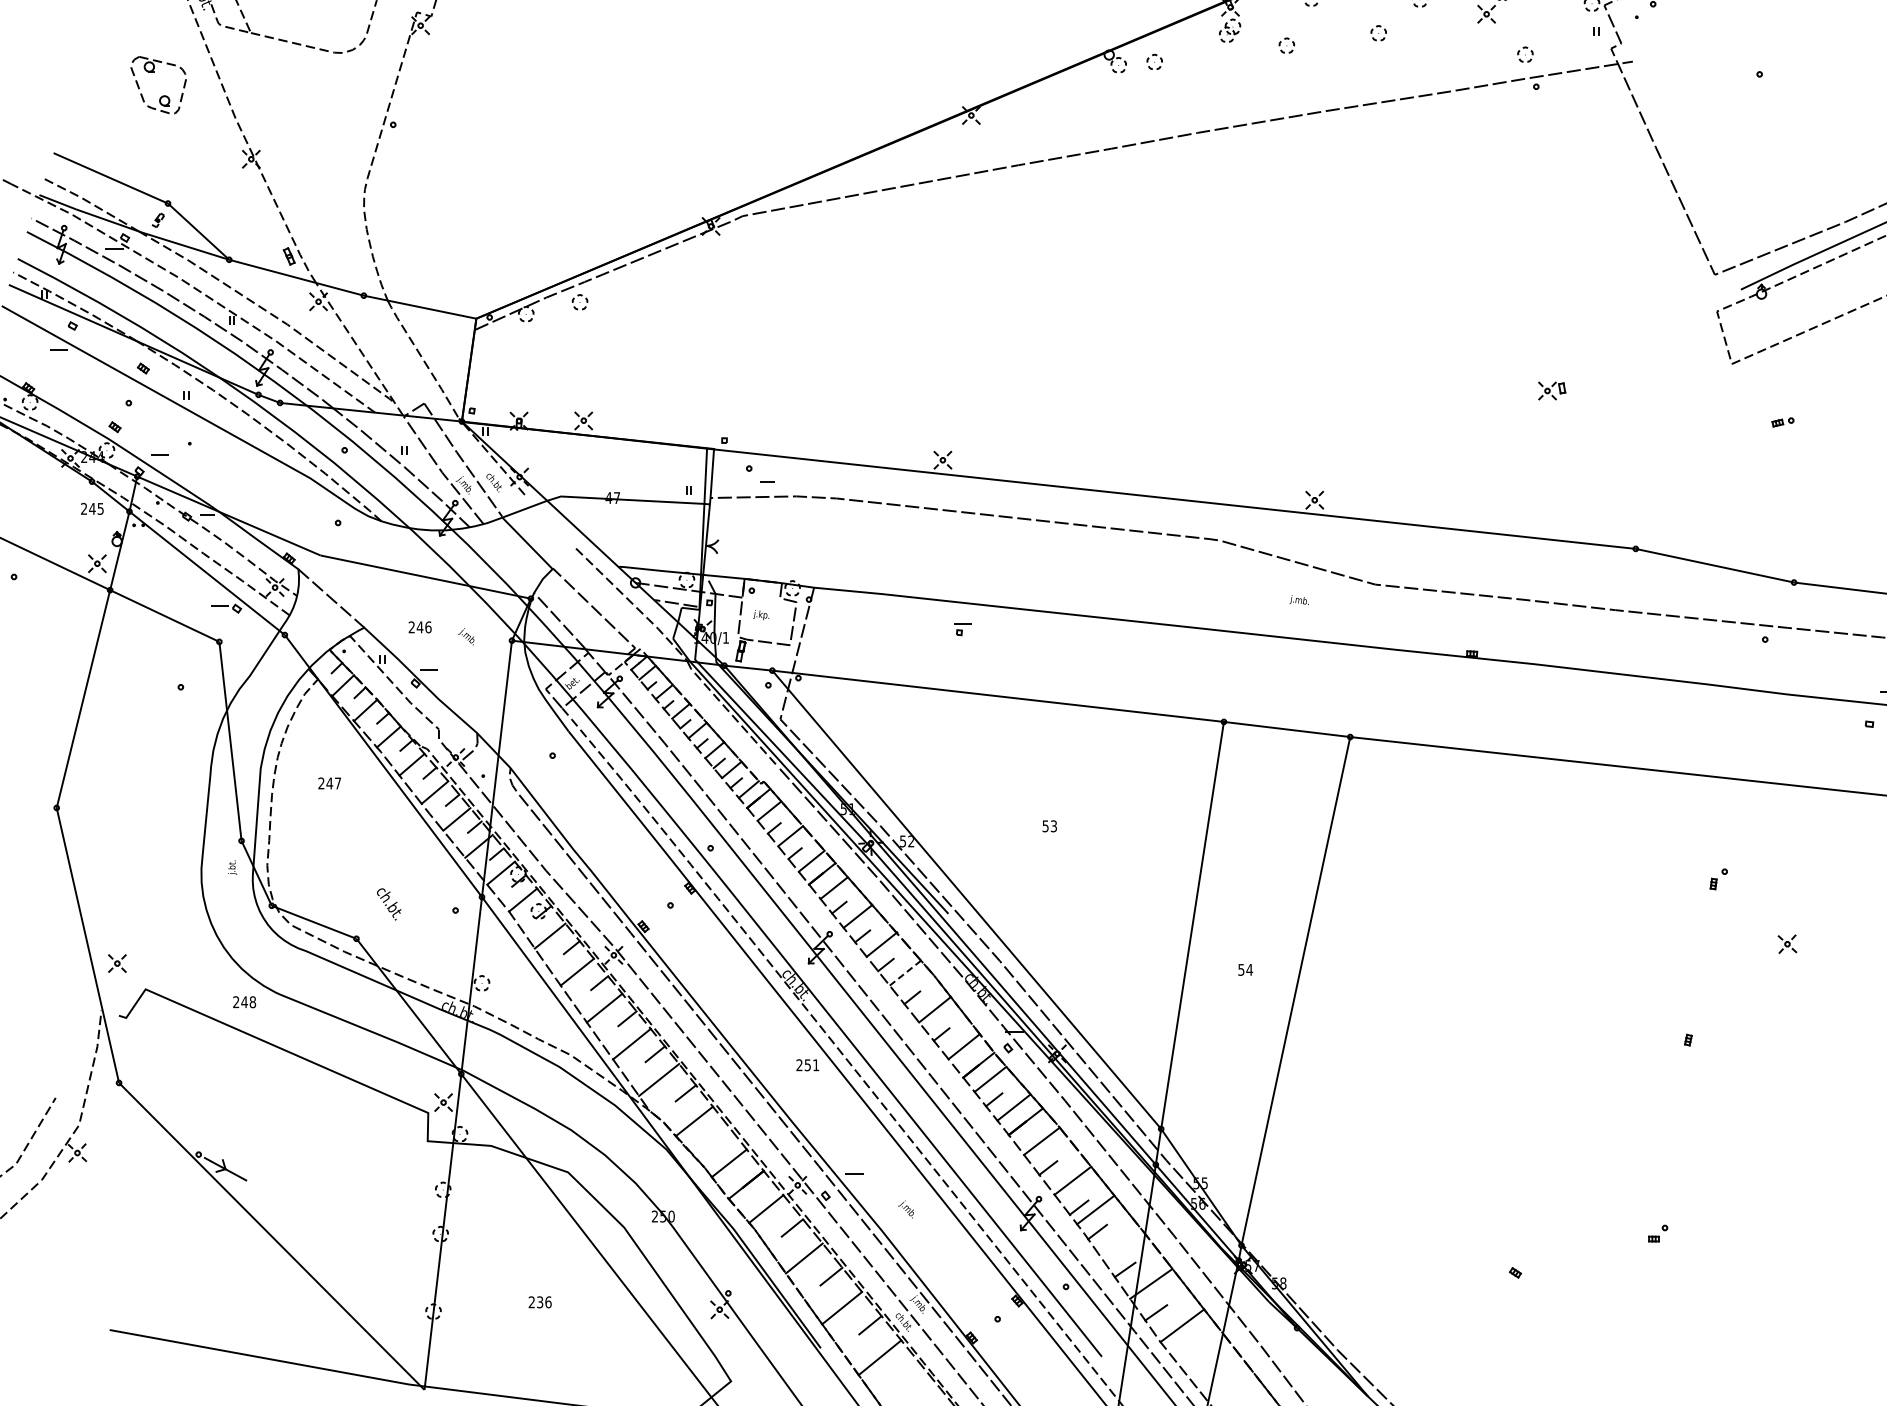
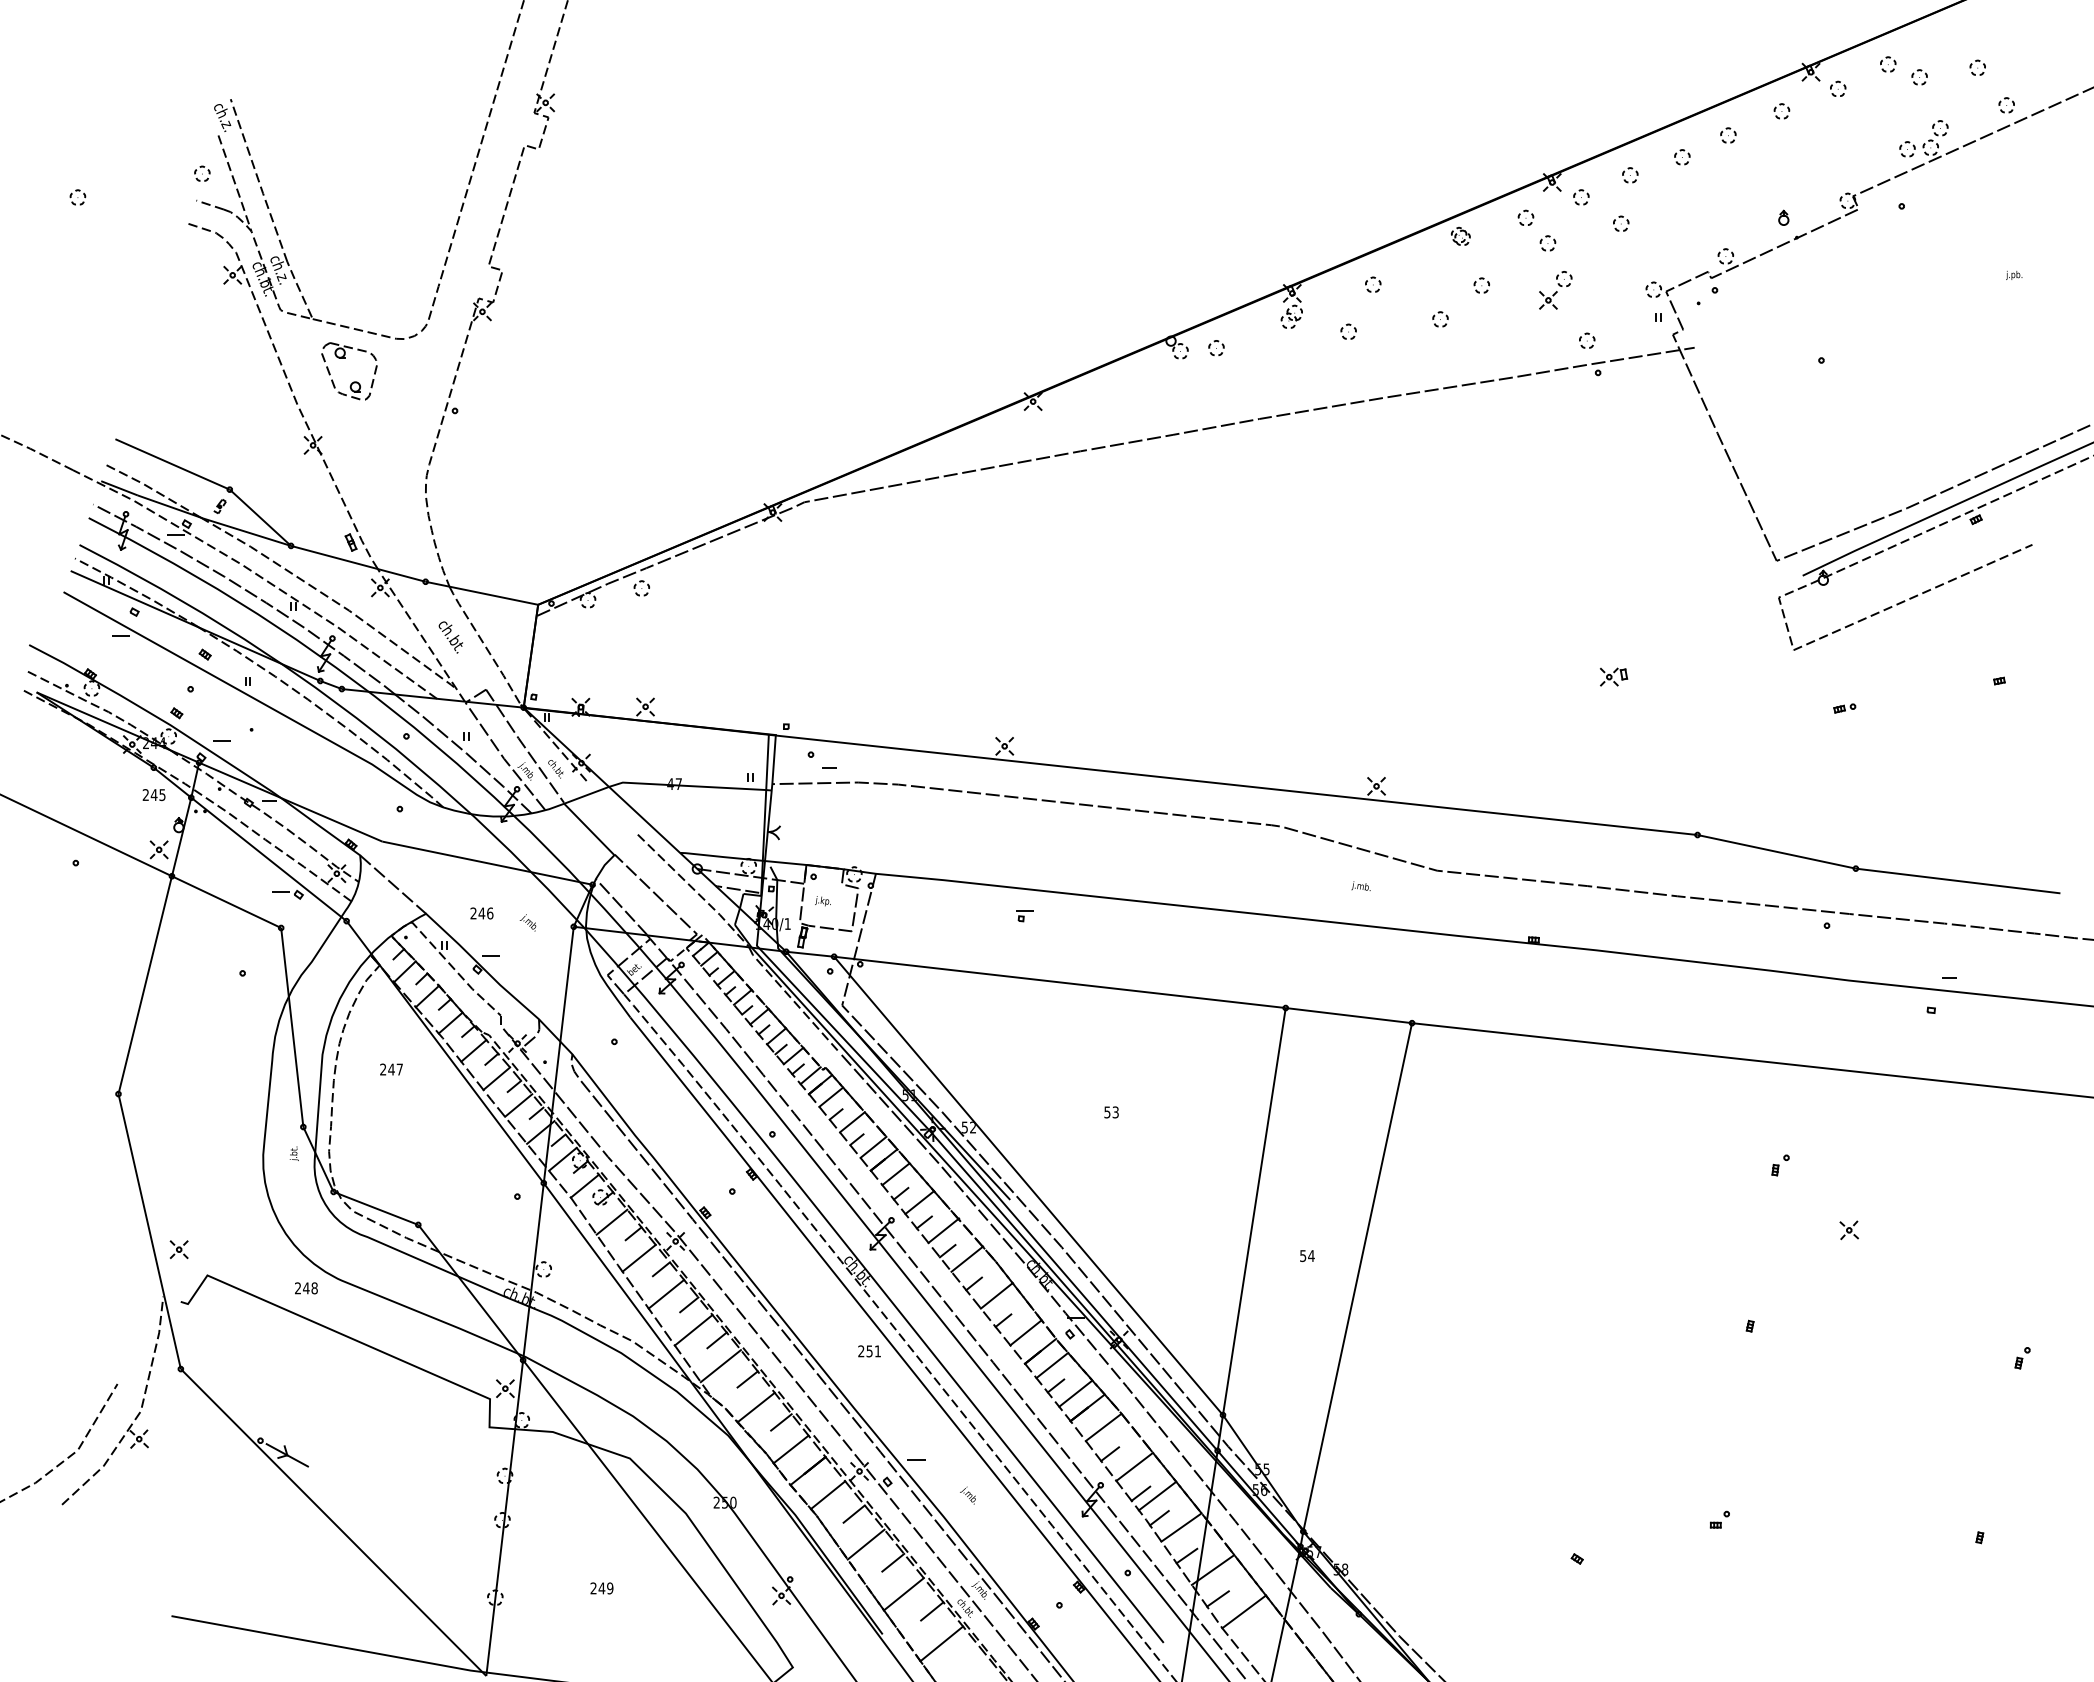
part: (162, 95) -> (353, 381), moved
text: (388, 904) -> (450, 637), moved
line: (905, 972) -> (967, 1258), dashed -> solid
line: (719, 1136) -> (781, 1422), added
line: (1119, 1241) -> (1181, 1527), added
text: (543, 1302) -> (605, 1588), 236 -> 249

